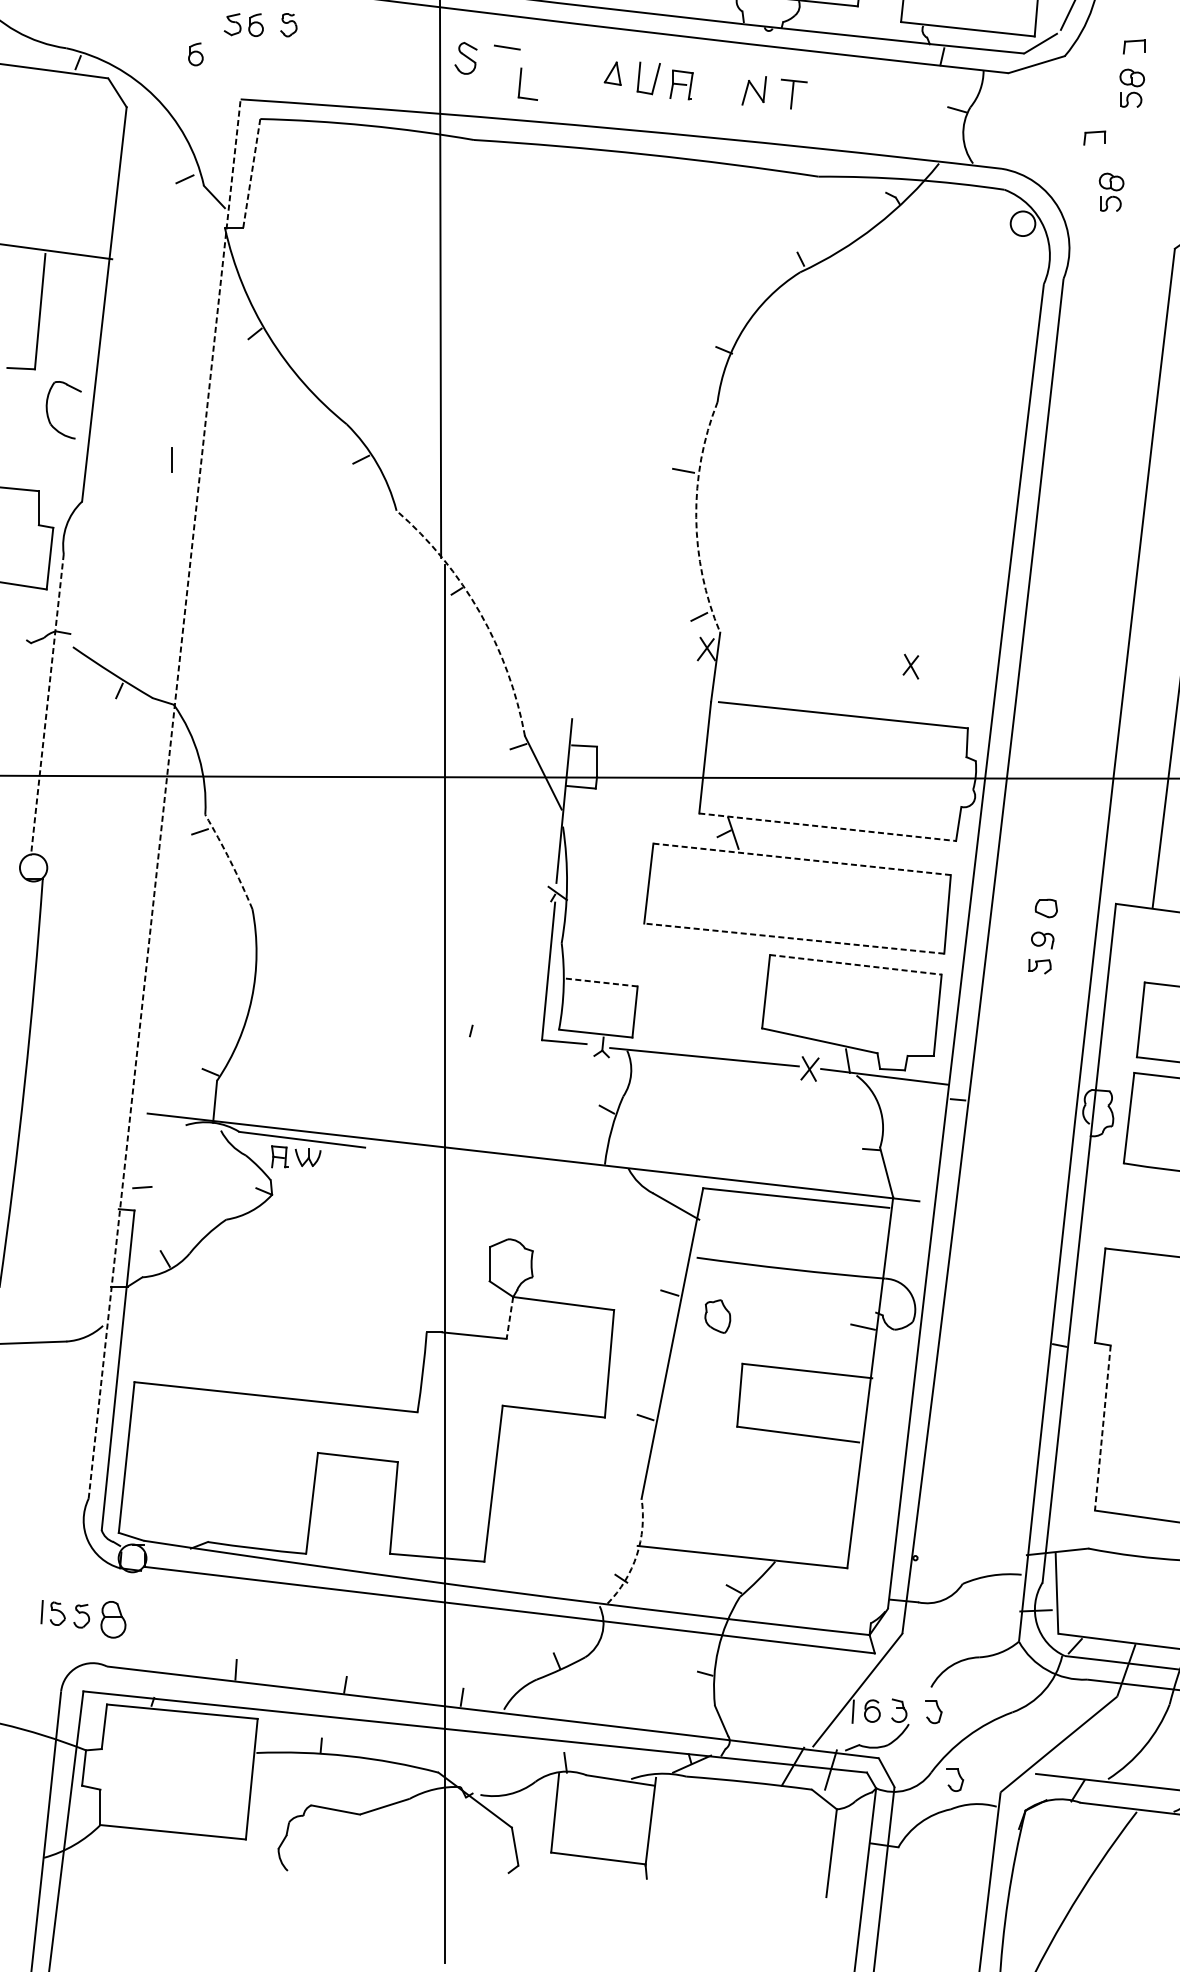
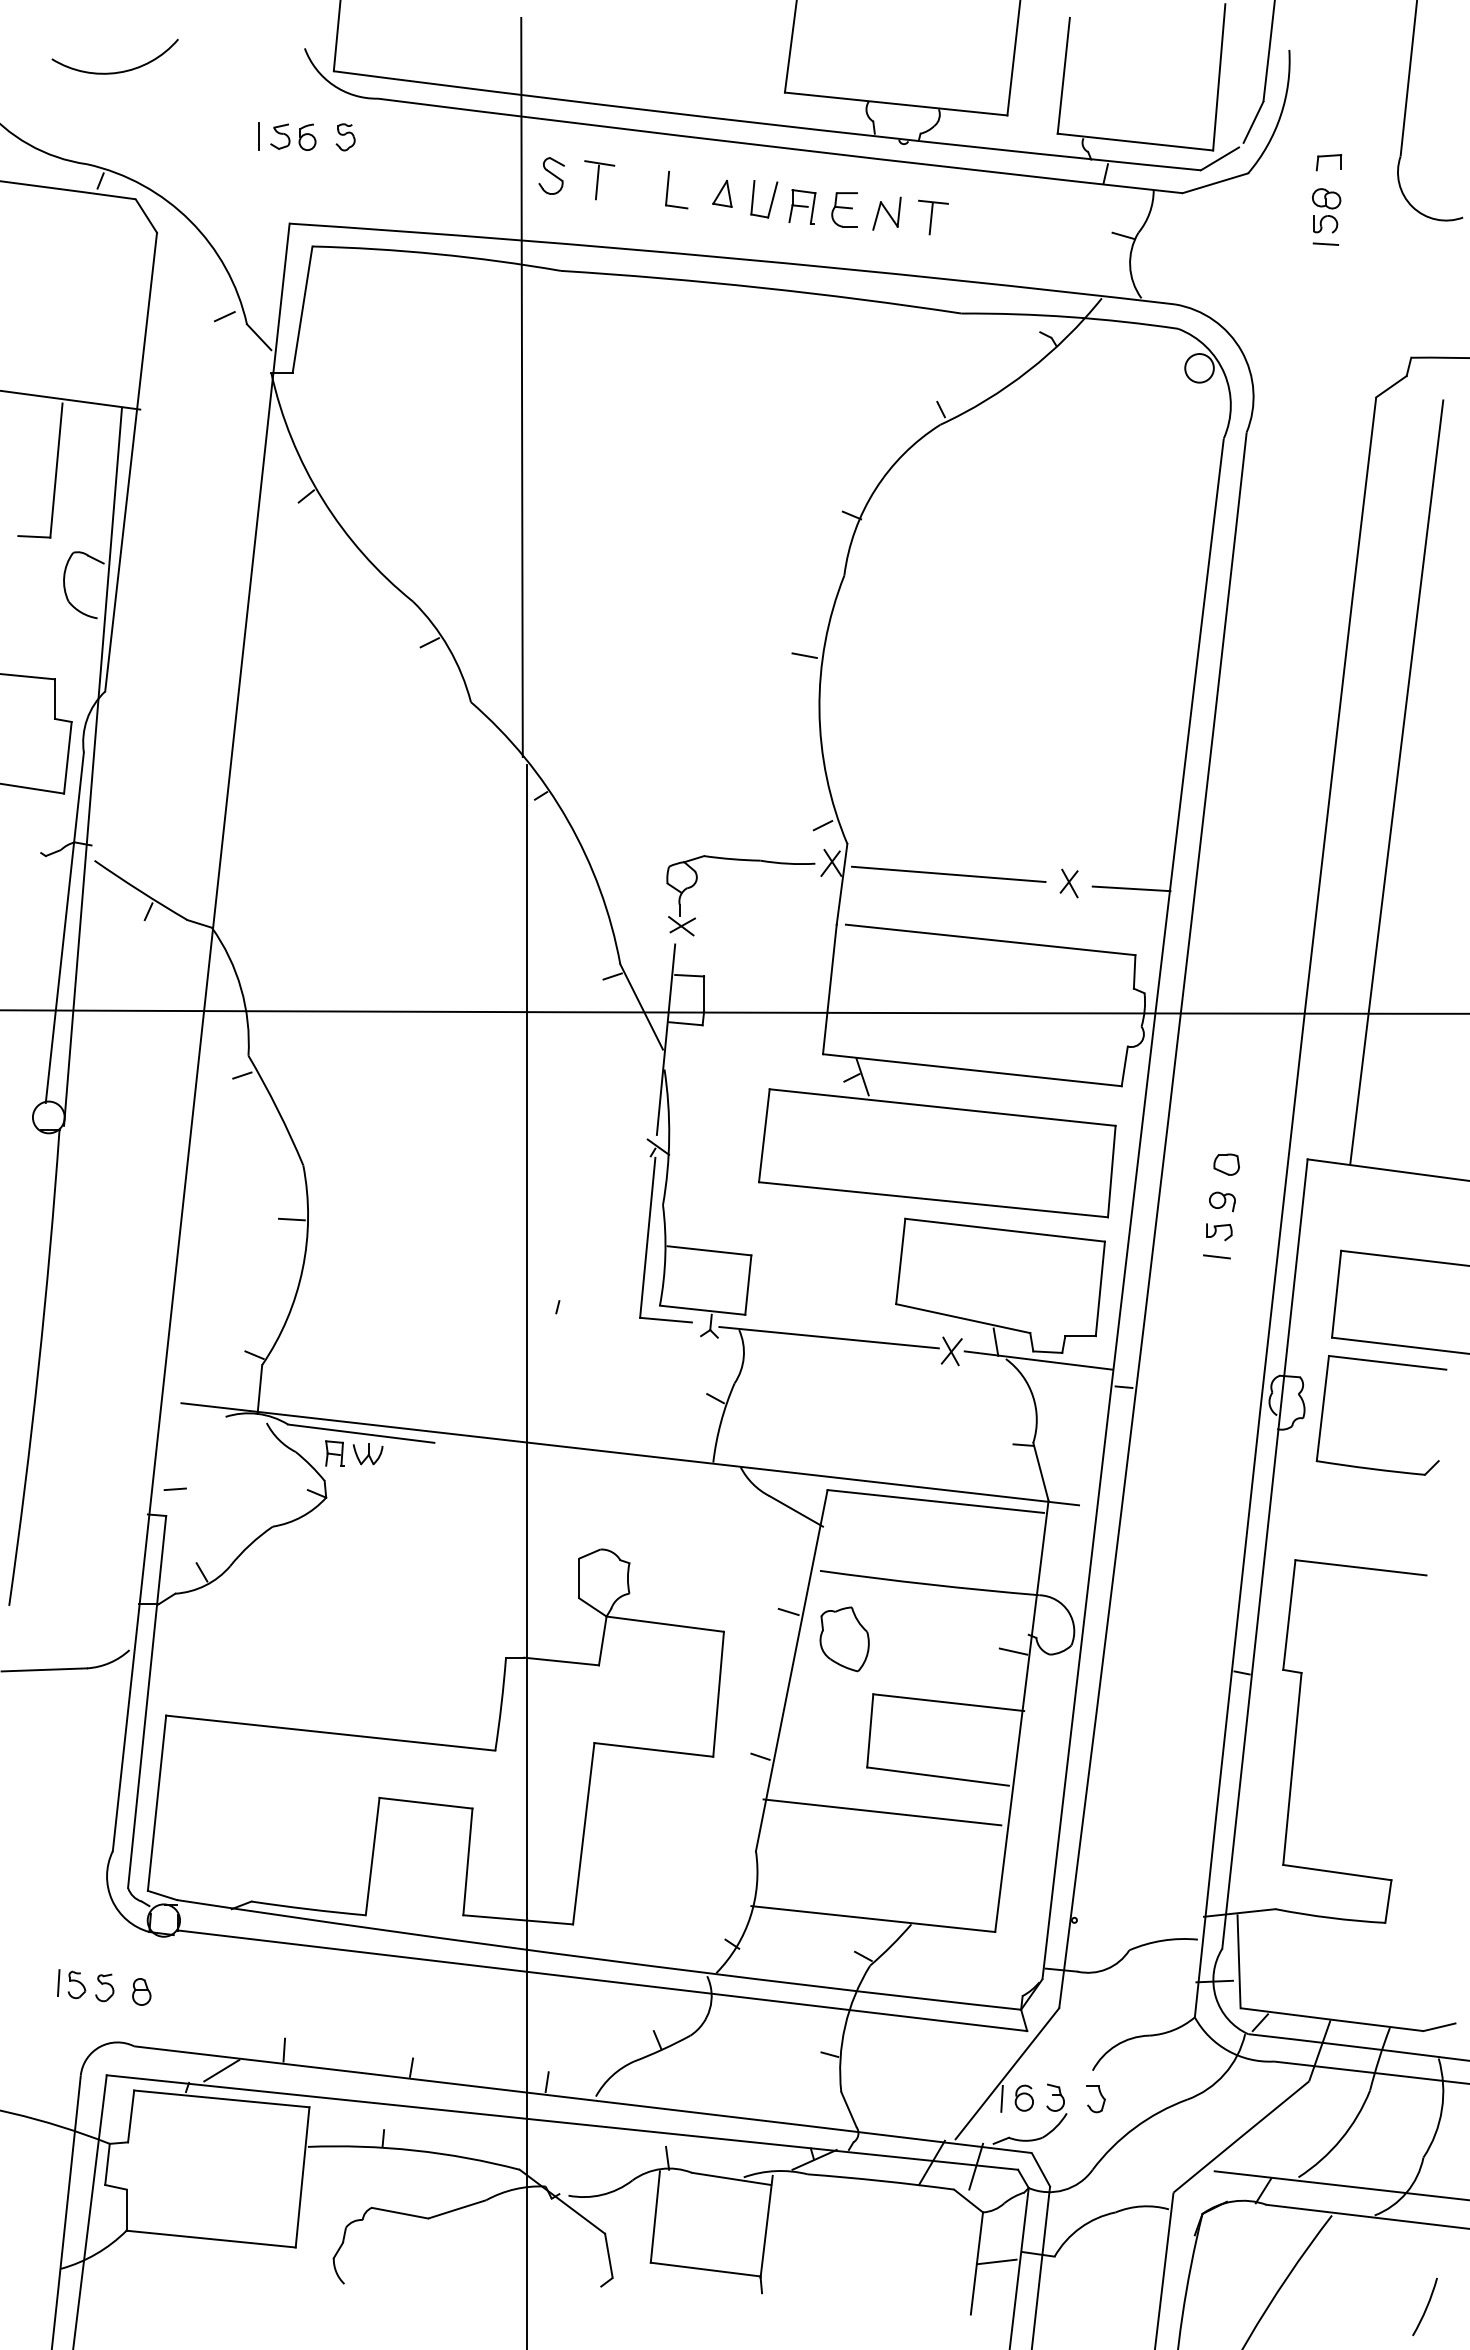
part: (195, 53) -> (237, 170), removed
line: (504, 63) -> (596, 182), added
part: (520, 83) -> (668, 189), moved
part: (717, 87) -> (844, 209), added
line: (1131, 116) -> (1325, 243), added
part: (1094, 137) -> (1282, 268), removed
line: (251, 173) -> (302, 309), dashed -> solid
part: (1111, 192) -> (1302, 331), removed
line: (171, 459) -> (258, 136), moved
arc: (696, 517) -> (819, 710), dashed -> solid
line: (71, 566) -> (92, 766), added
arc: (479, 612) -> (567, 820), dashed -> solid
part: (634, 647) -> (747, 861), added
line: (807, 658) -> (948, 874), added
line: (964, 671) -> (1131, 888), added
line: (47, 705) -> (64, 928), dashed -> solid
line: (164, 799) -> (201, 1037), dashed -> solid
line: (827, 827) -> (972, 1070), dashed -> solid
line: (802, 859) -> (942, 1107), dashed -> solid
arc: (230, 861) -> (277, 1109), dashed -> solid
line: (794, 938) -> (933, 1199), dashed -> solid
line: (242, 955) -> (291, 1219), added
line: (856, 965) -> (1005, 1230), dashed -> solid
line: (600, 982) -> (708, 1250), dashed -> solid
line: (1037, 987) -> (1216, 1256), added
part: (717, 1316) -> (844, 1639), size x1.67
line: (509, 1317) -> (602, 1640), dashed -> solid
line: (1102, 1428) -> (1292, 1769), dashed -> solid
line: (750, 1465) -> (882, 1812), added
arc: (636, 1554) -> (750, 1916), dashed -> solid
part: (113, 1619) -> (141, 1991), size x0.62
line: (182, 1687) -> (221, 2070), added
part: (959, 1776) -> (1125, 2174), removed
line: (848, 1851) -> (996, 2261), added

